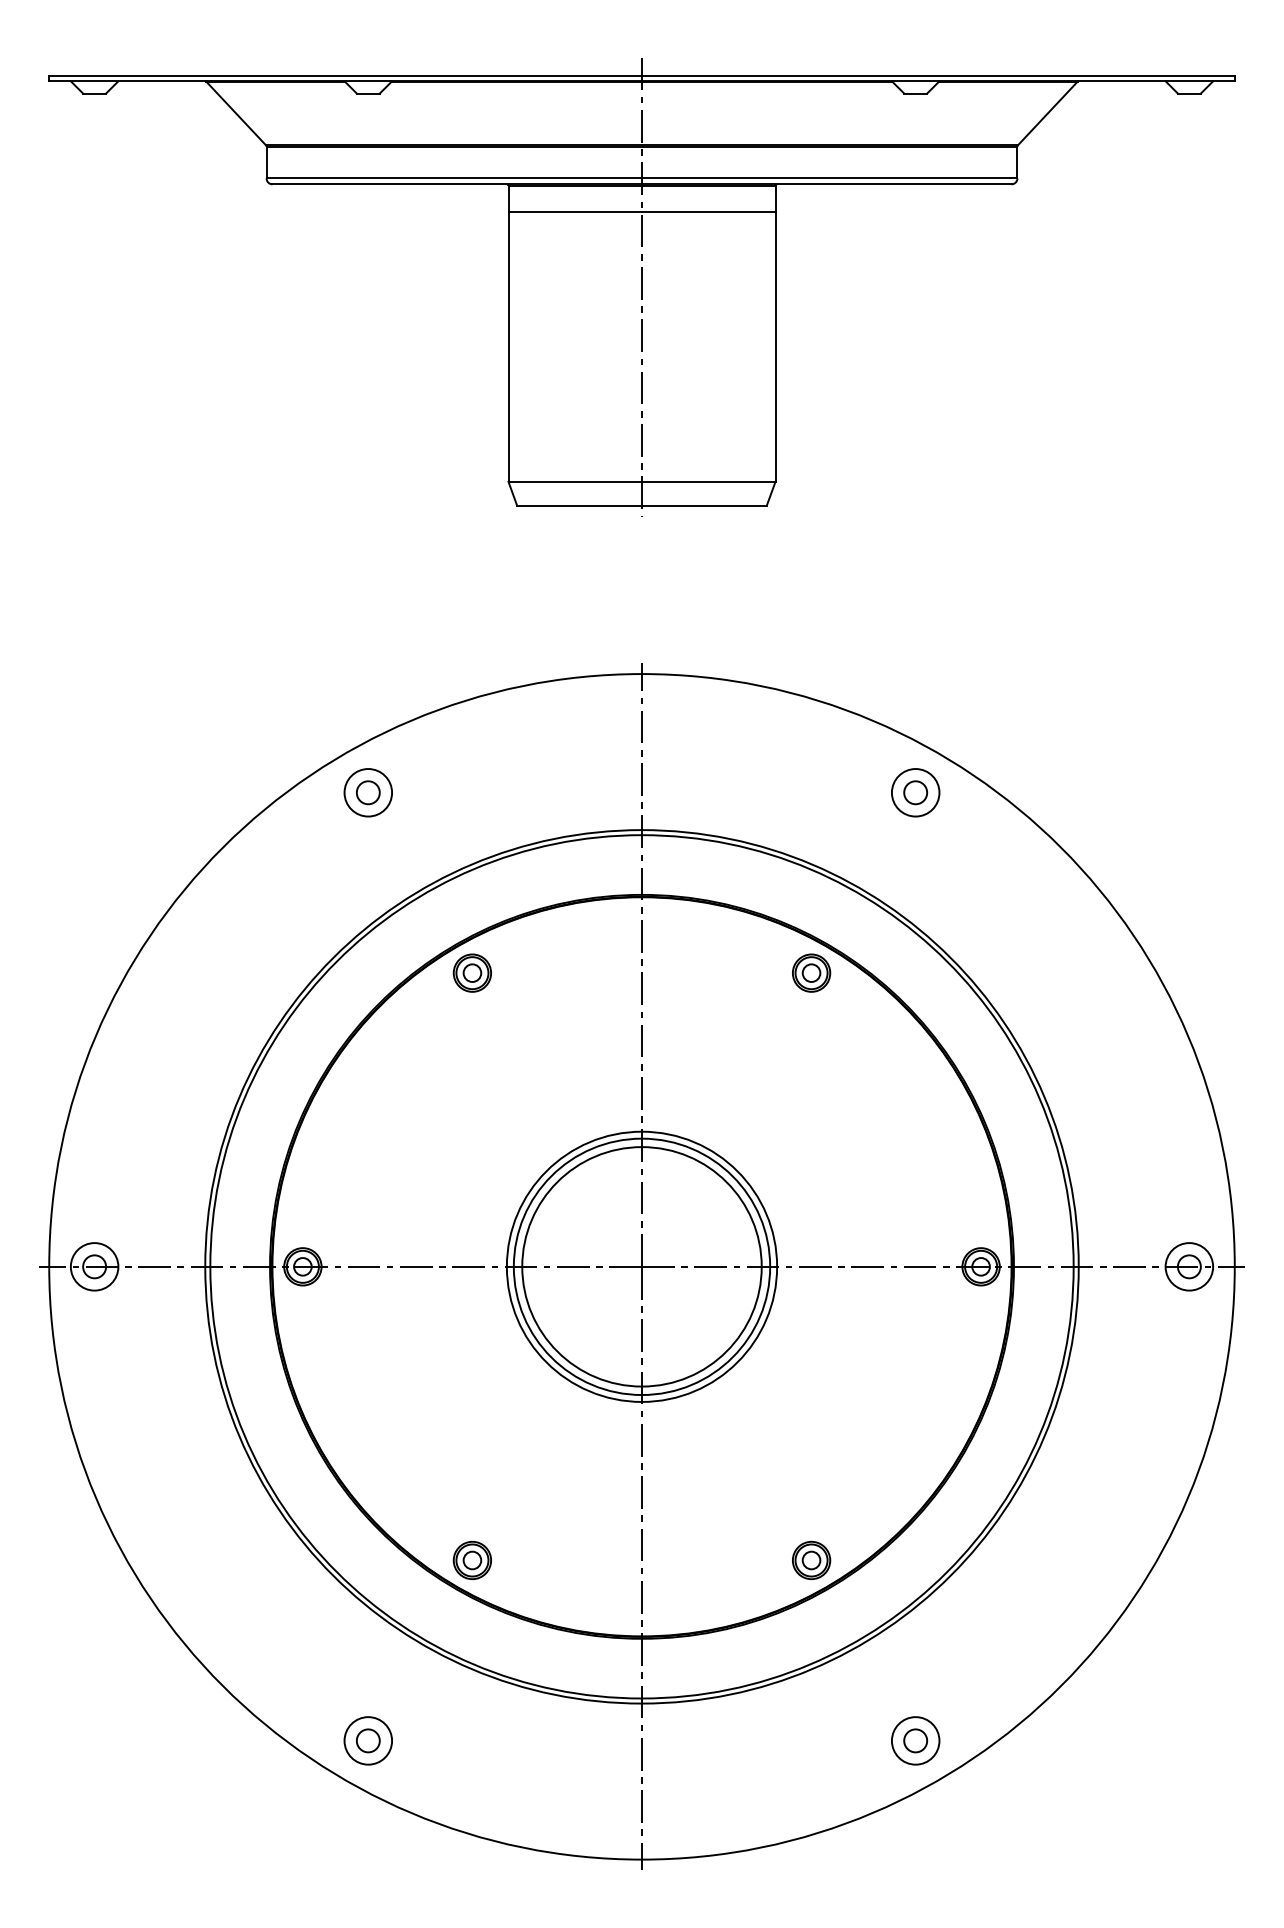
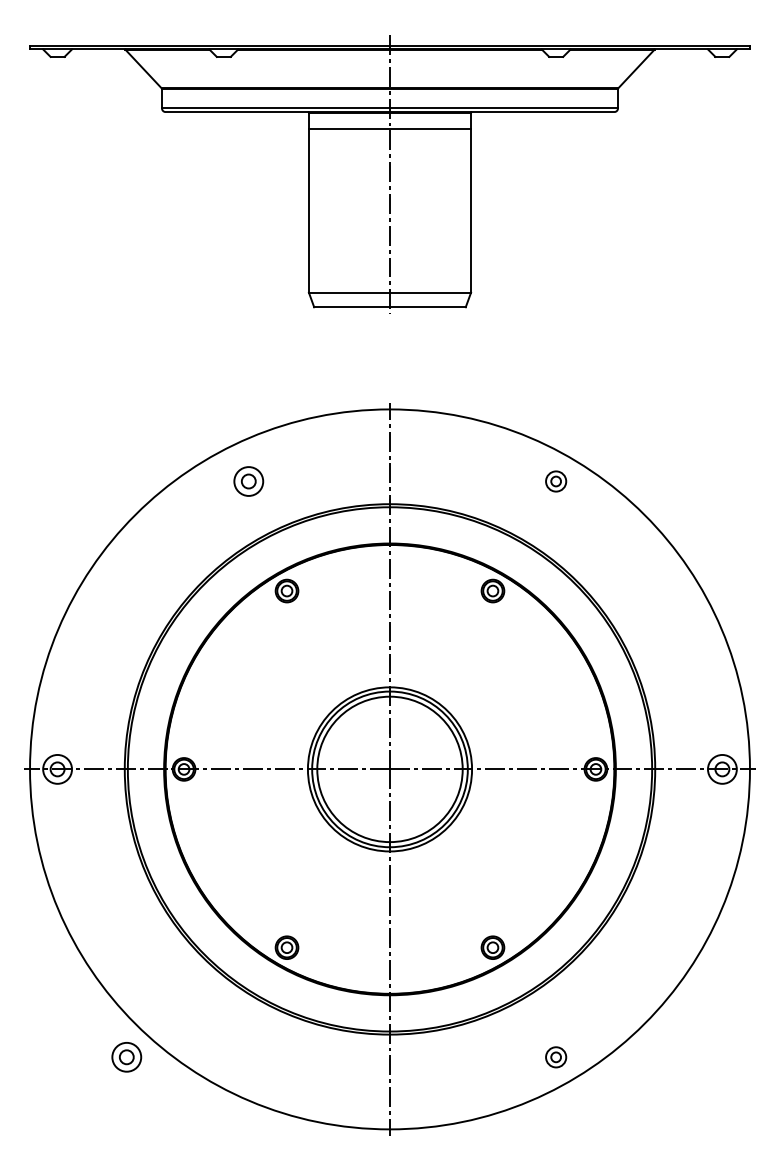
part: (367, 792) -> (248, 481), moved
part: (914, 792) -> (555, 481), size x0.7
part: (367, 1741) -> (126, 1057), moved
part: (914, 1741) -> (555, 1057), size x0.7

